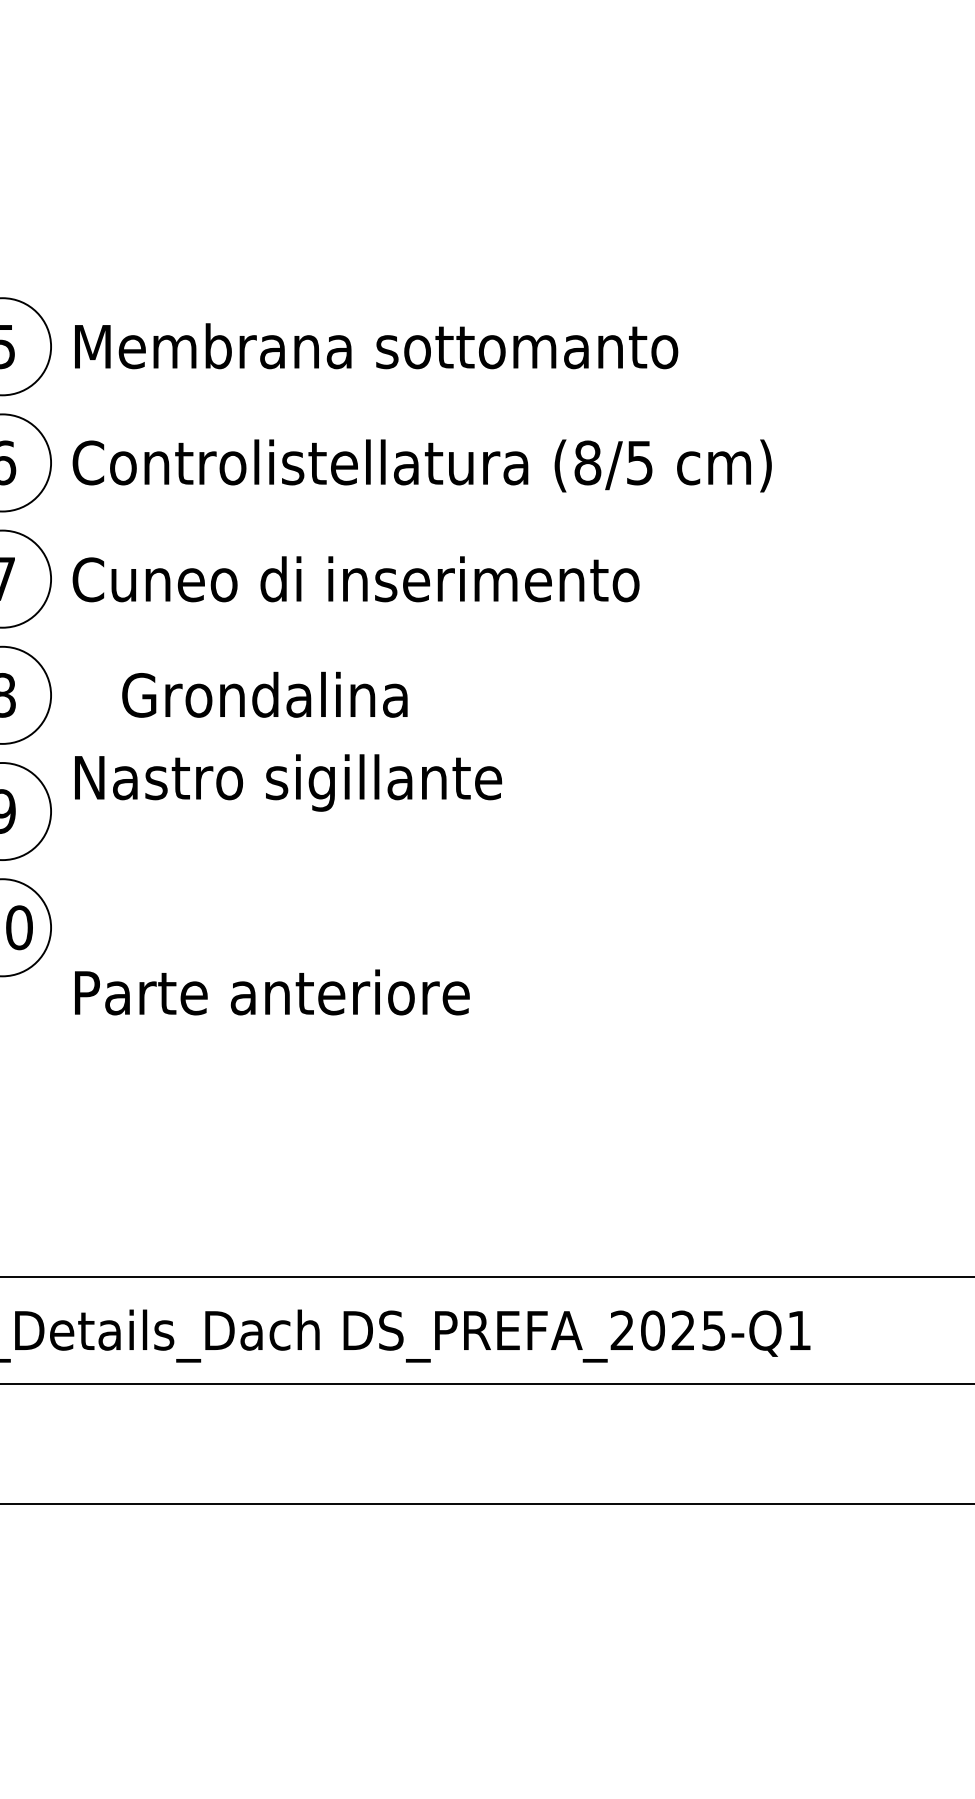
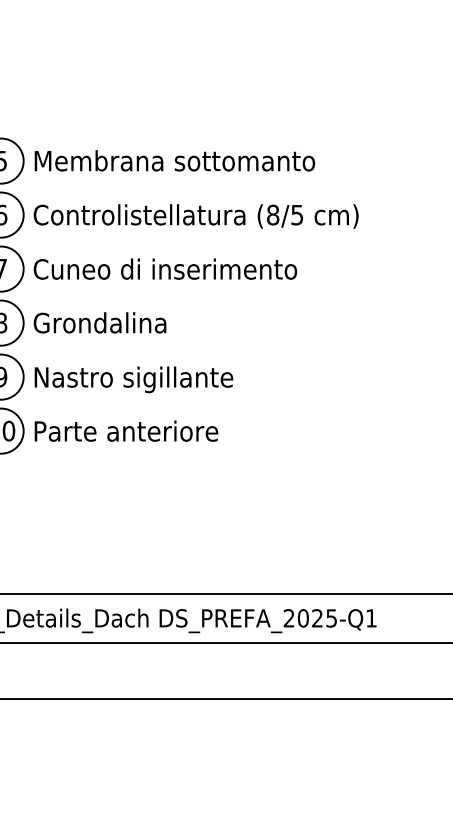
text: (263, 694) -> (99, 322), moved
text: (287, 782) -> (133, 379), moved
text: (272, 990) -> (126, 430), moved

